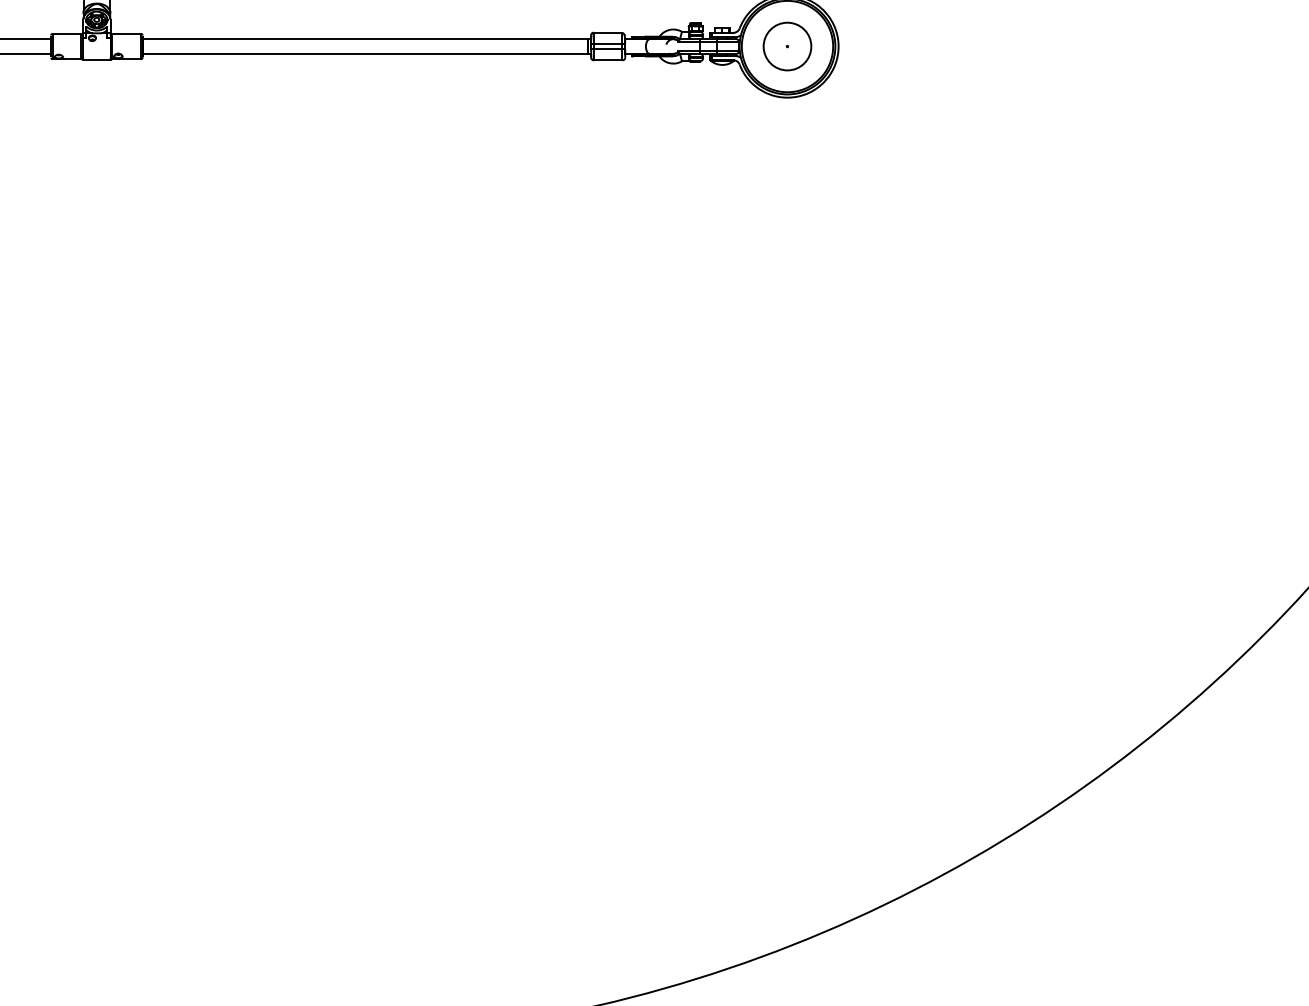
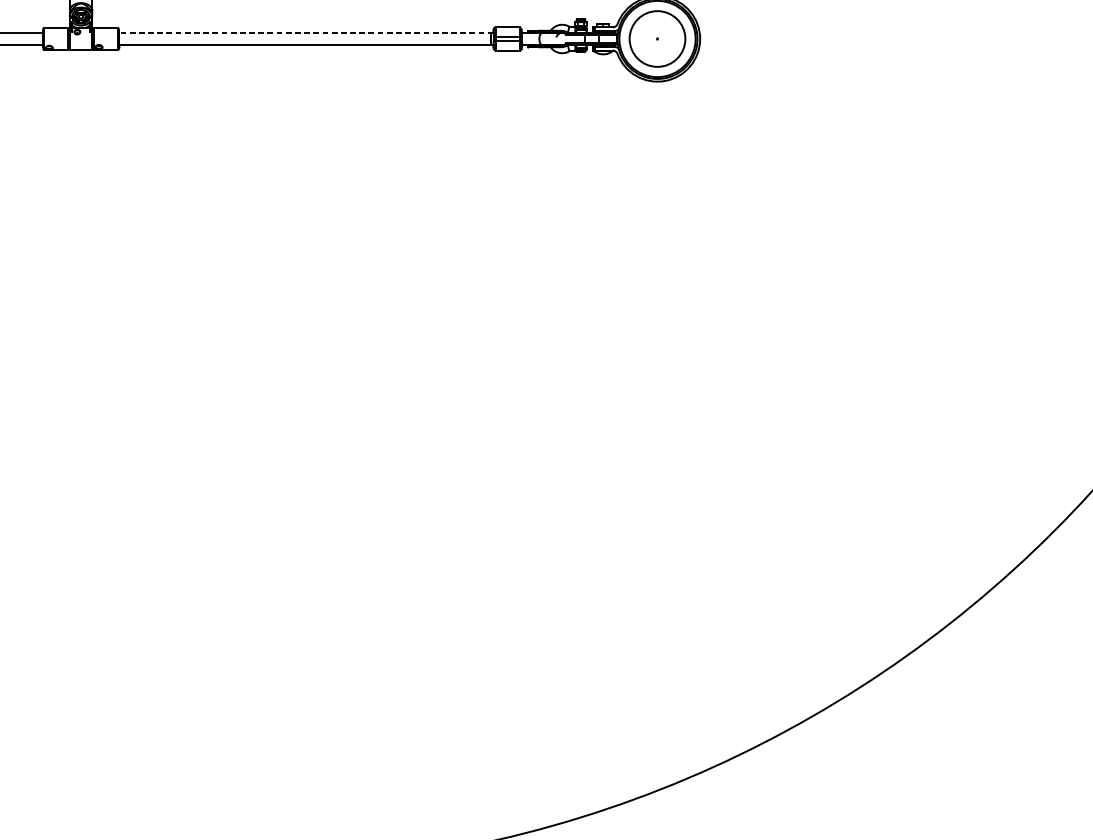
line: (366, 39) -> (306, 33), solid -> dashed
circle: (787, 46) -> (657, 38), size x1.4

